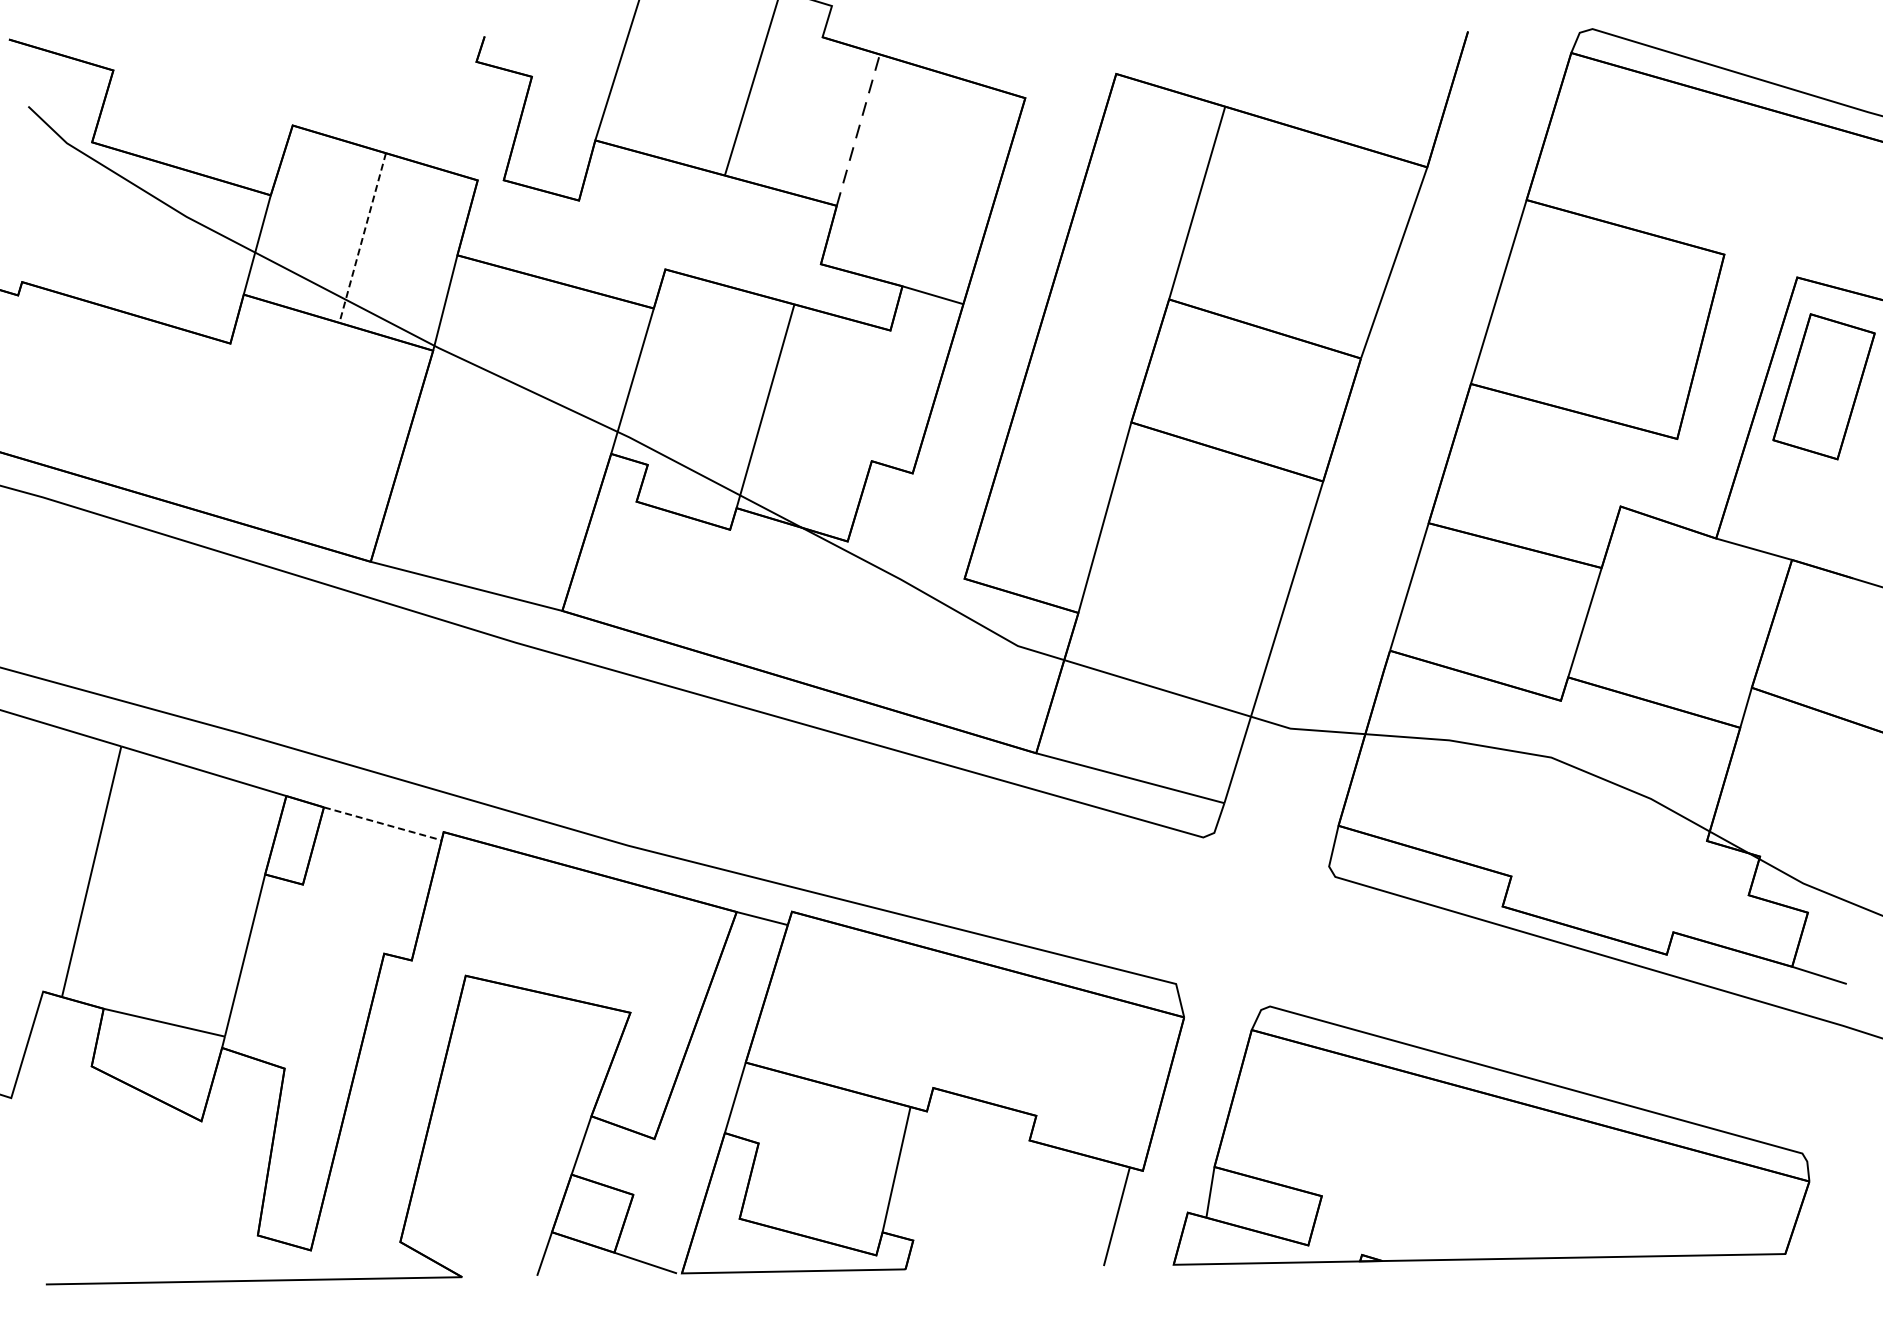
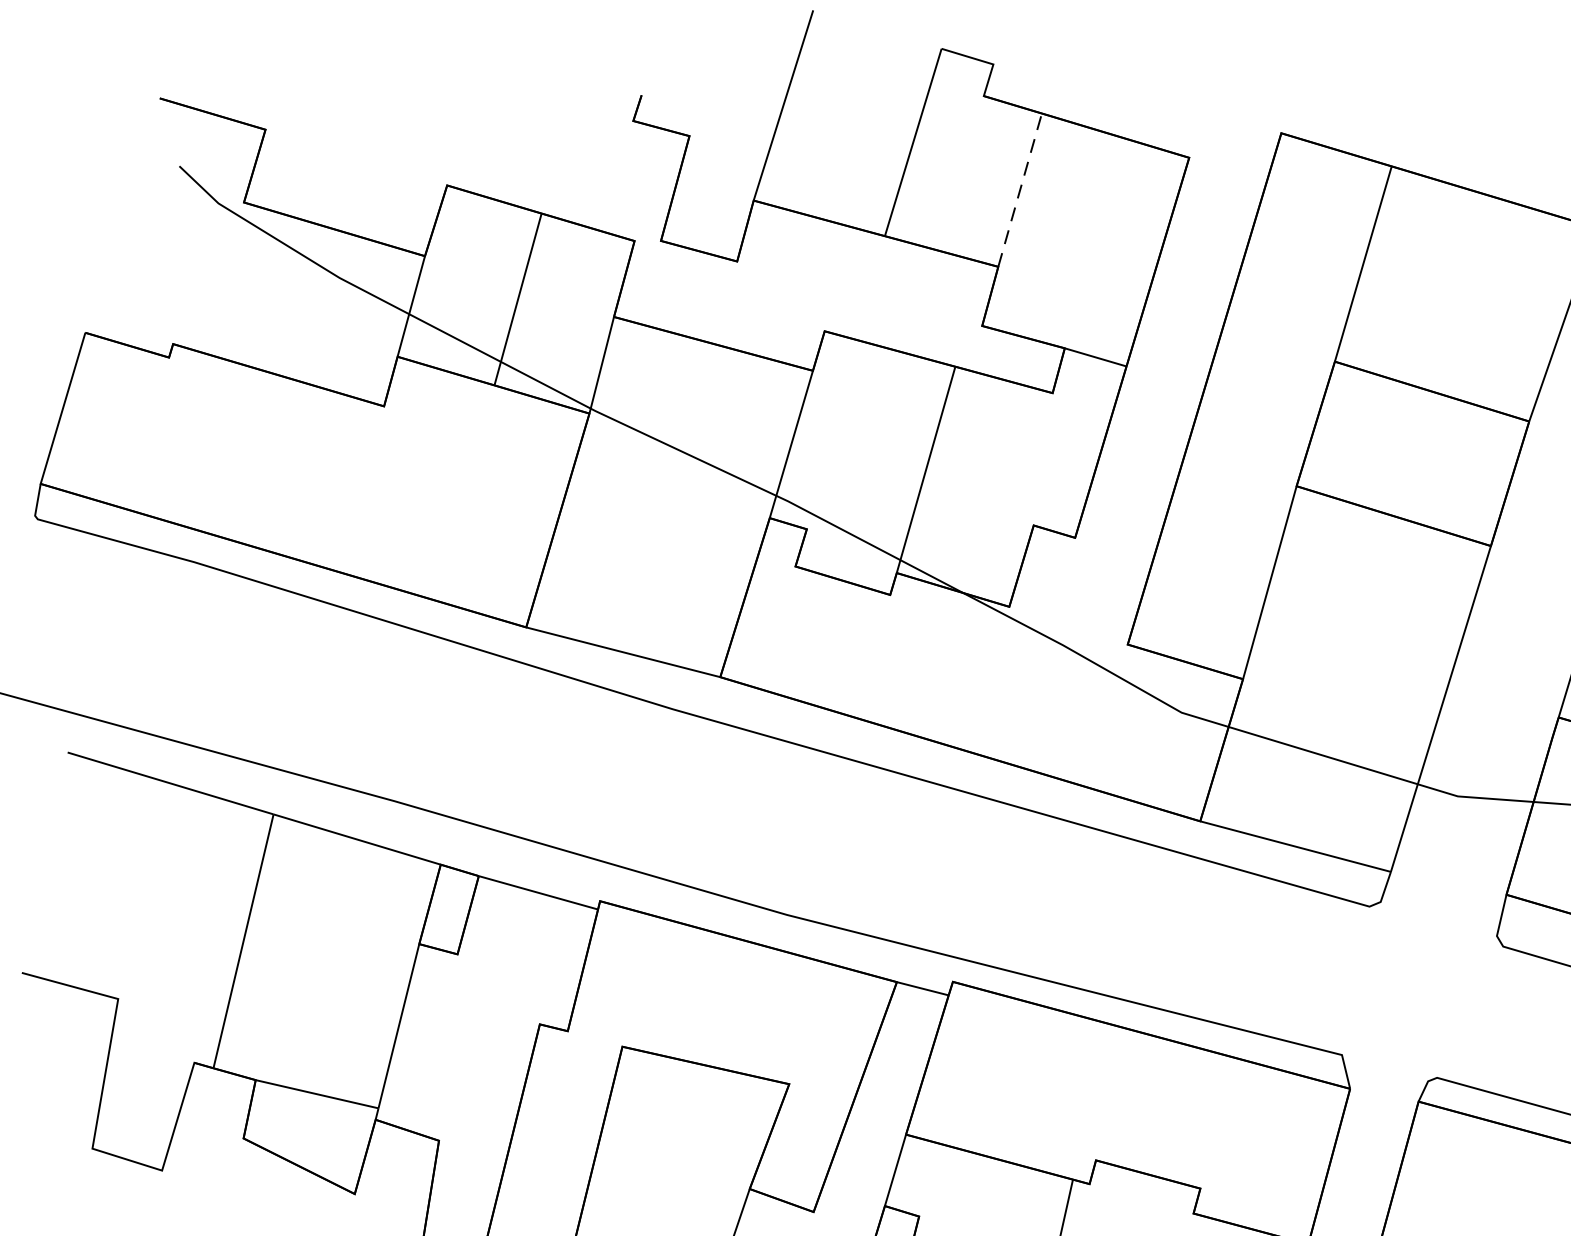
line: (362, 238) -> (517, 299), dashed -> solid
line: (383, 823) -> (539, 892), dashed -> solid

